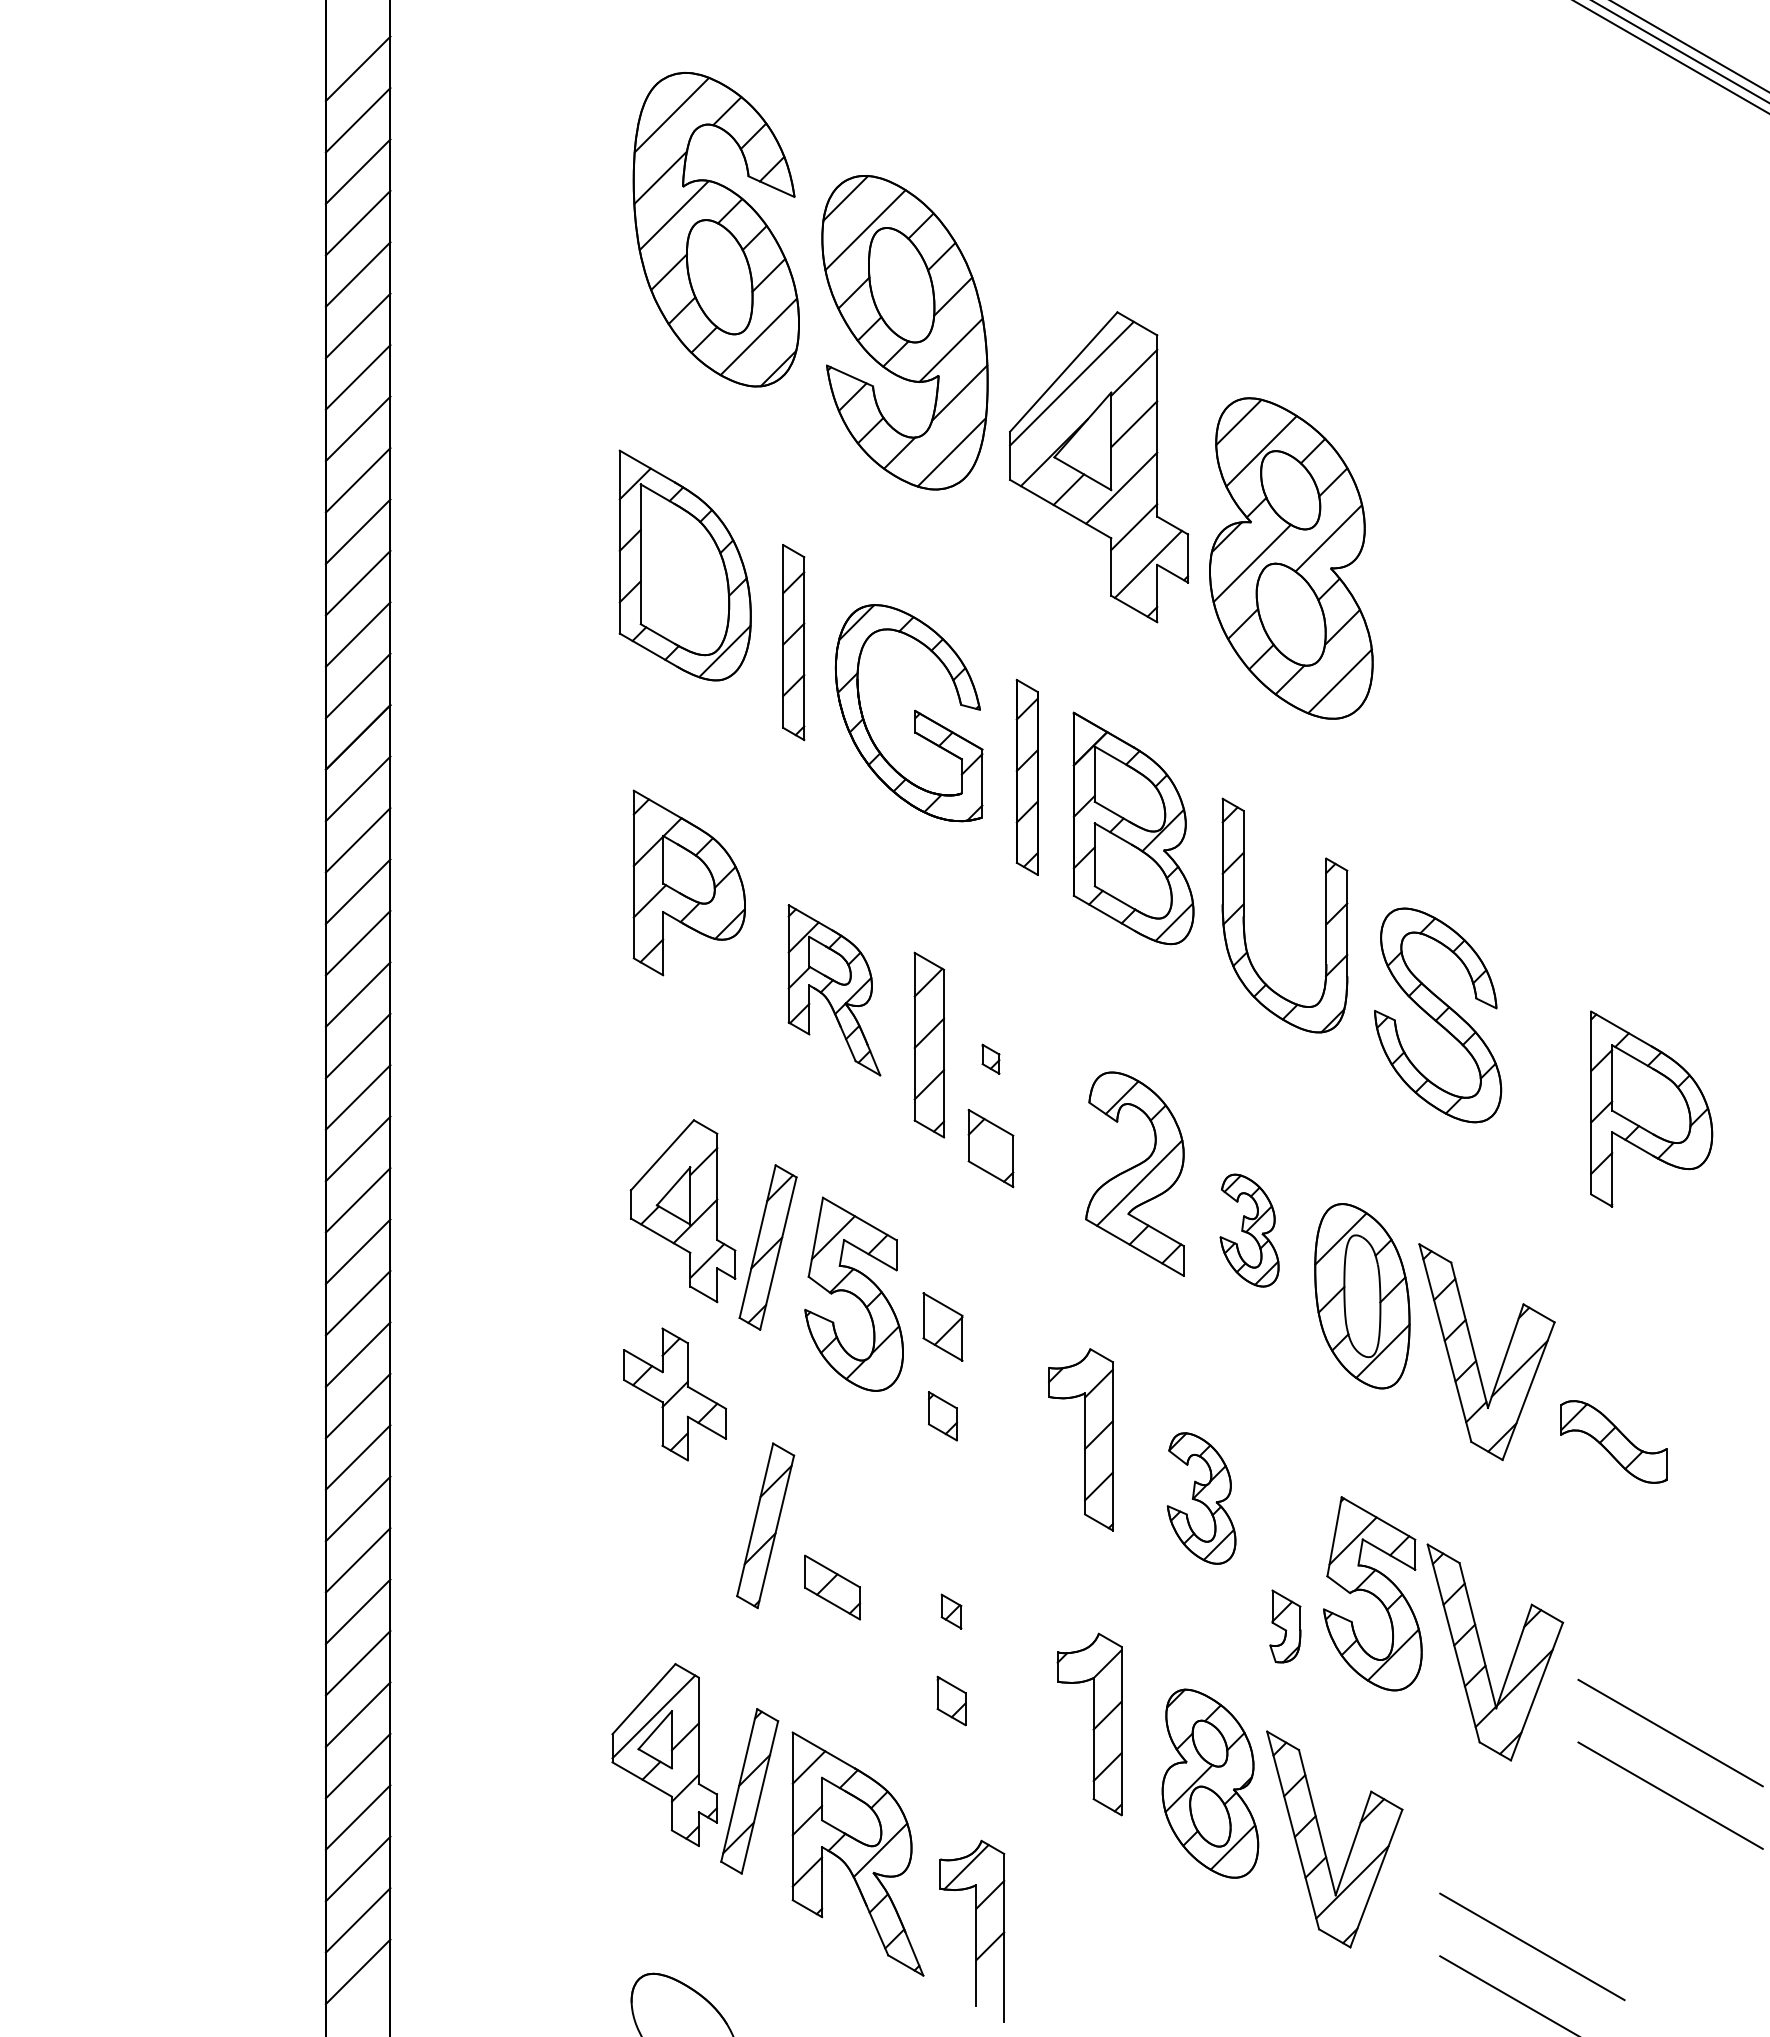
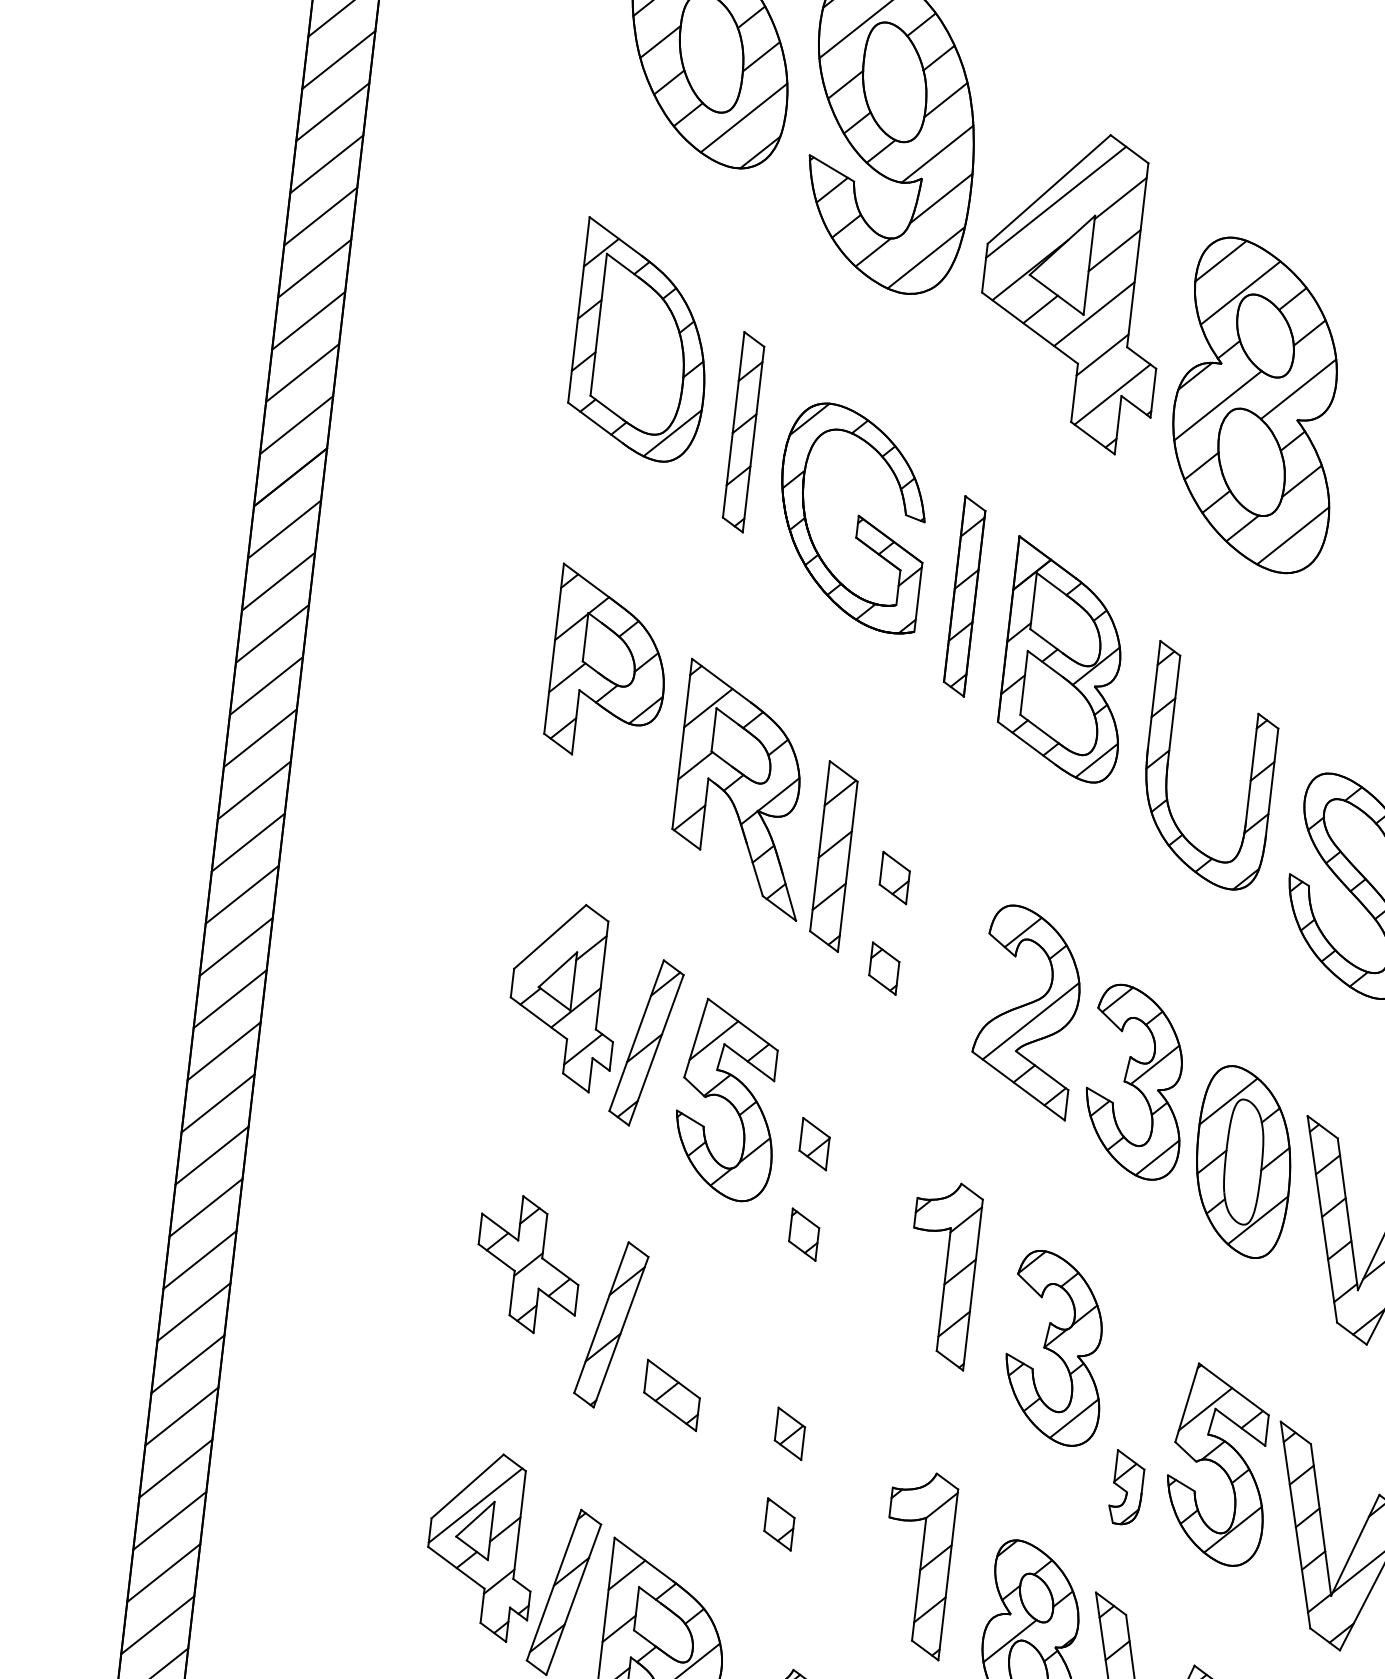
part: (834, 989) -> (744, 788), size x1.43
part: (990, 1059) -> (894, 878), size x1.67
part: (990, 1148) -> (883, 968), size x0.62
part: (1249, 1230) -> (1136, 1082), size x1.67
part: (942, 1326) -> (814, 1143), size x0.71
part: (675, 1394) -> (528, 1264), moved
part: (1201, 1498) -> (1056, 1348), size x1.43
part: (951, 1611) -> (789, 1433), size x1.43

